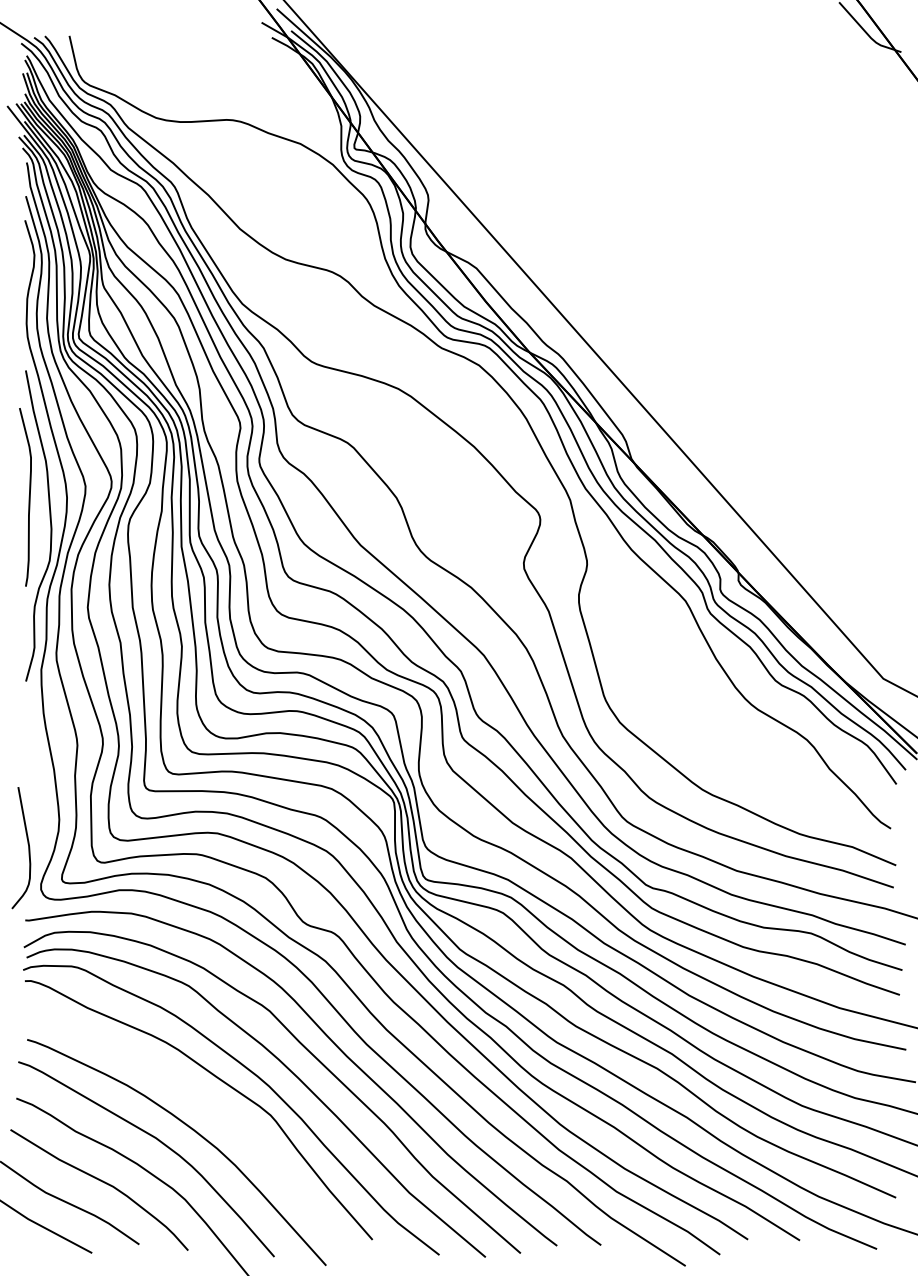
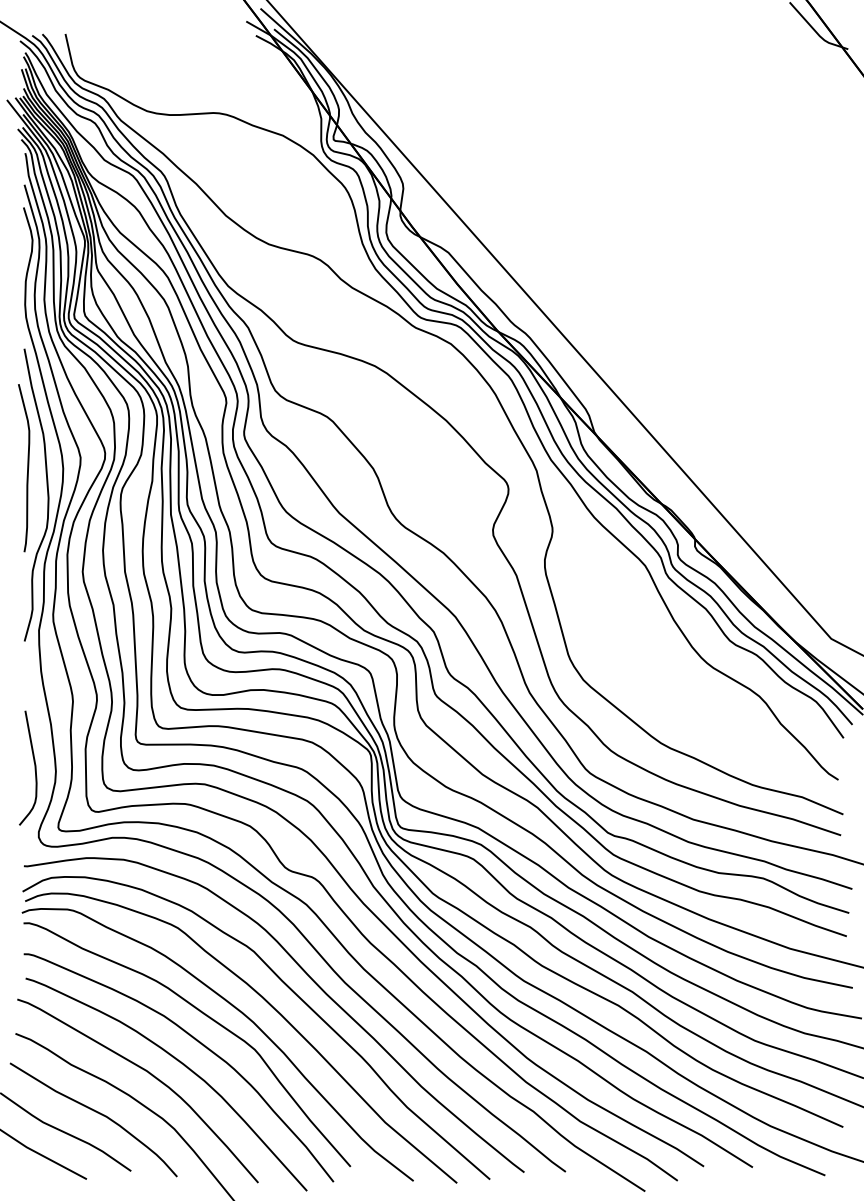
curve: (28, 847) -> (34, 767), moved
curve: (208, 1106) -> (196, 1041), added

